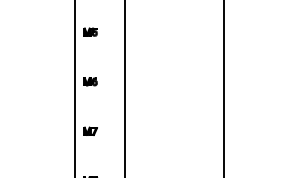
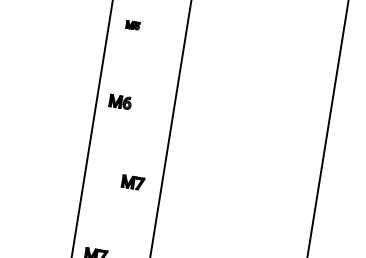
part: (90, 31) -> (133, 24), size x0.6
part: (90, 130) -> (133, 181), moved

